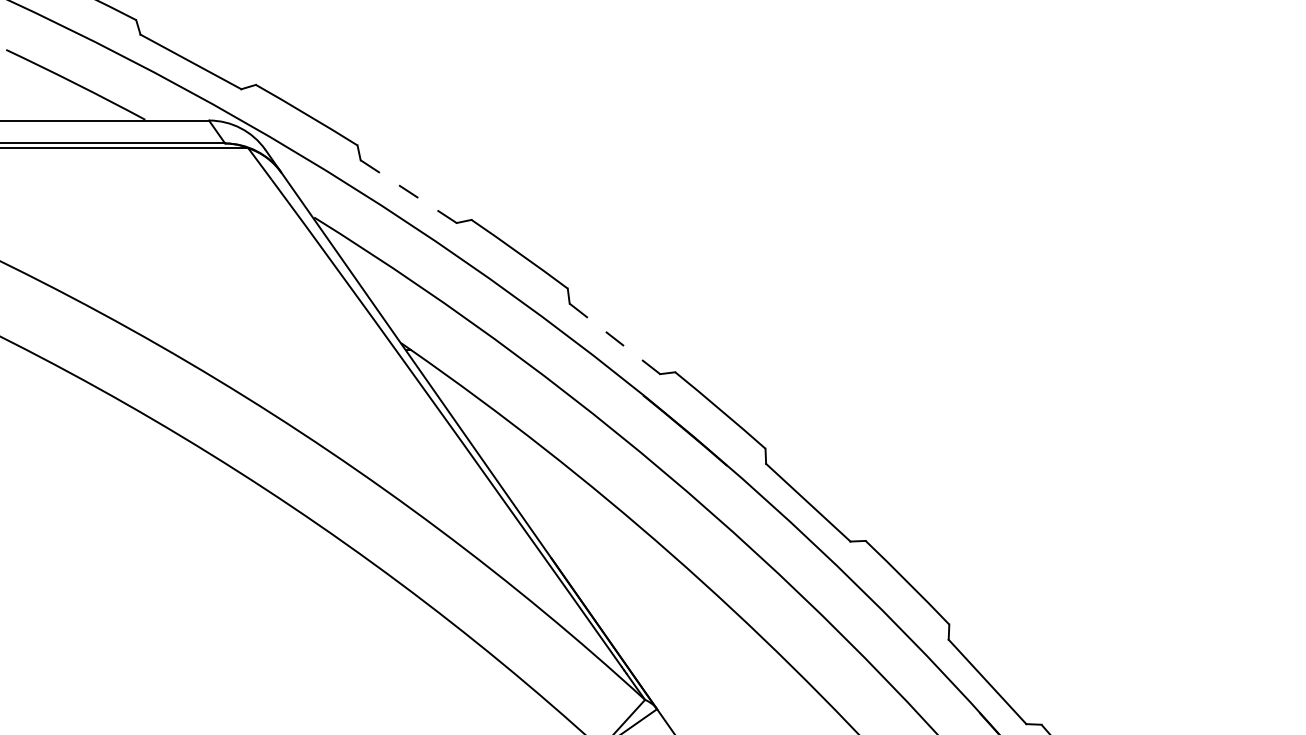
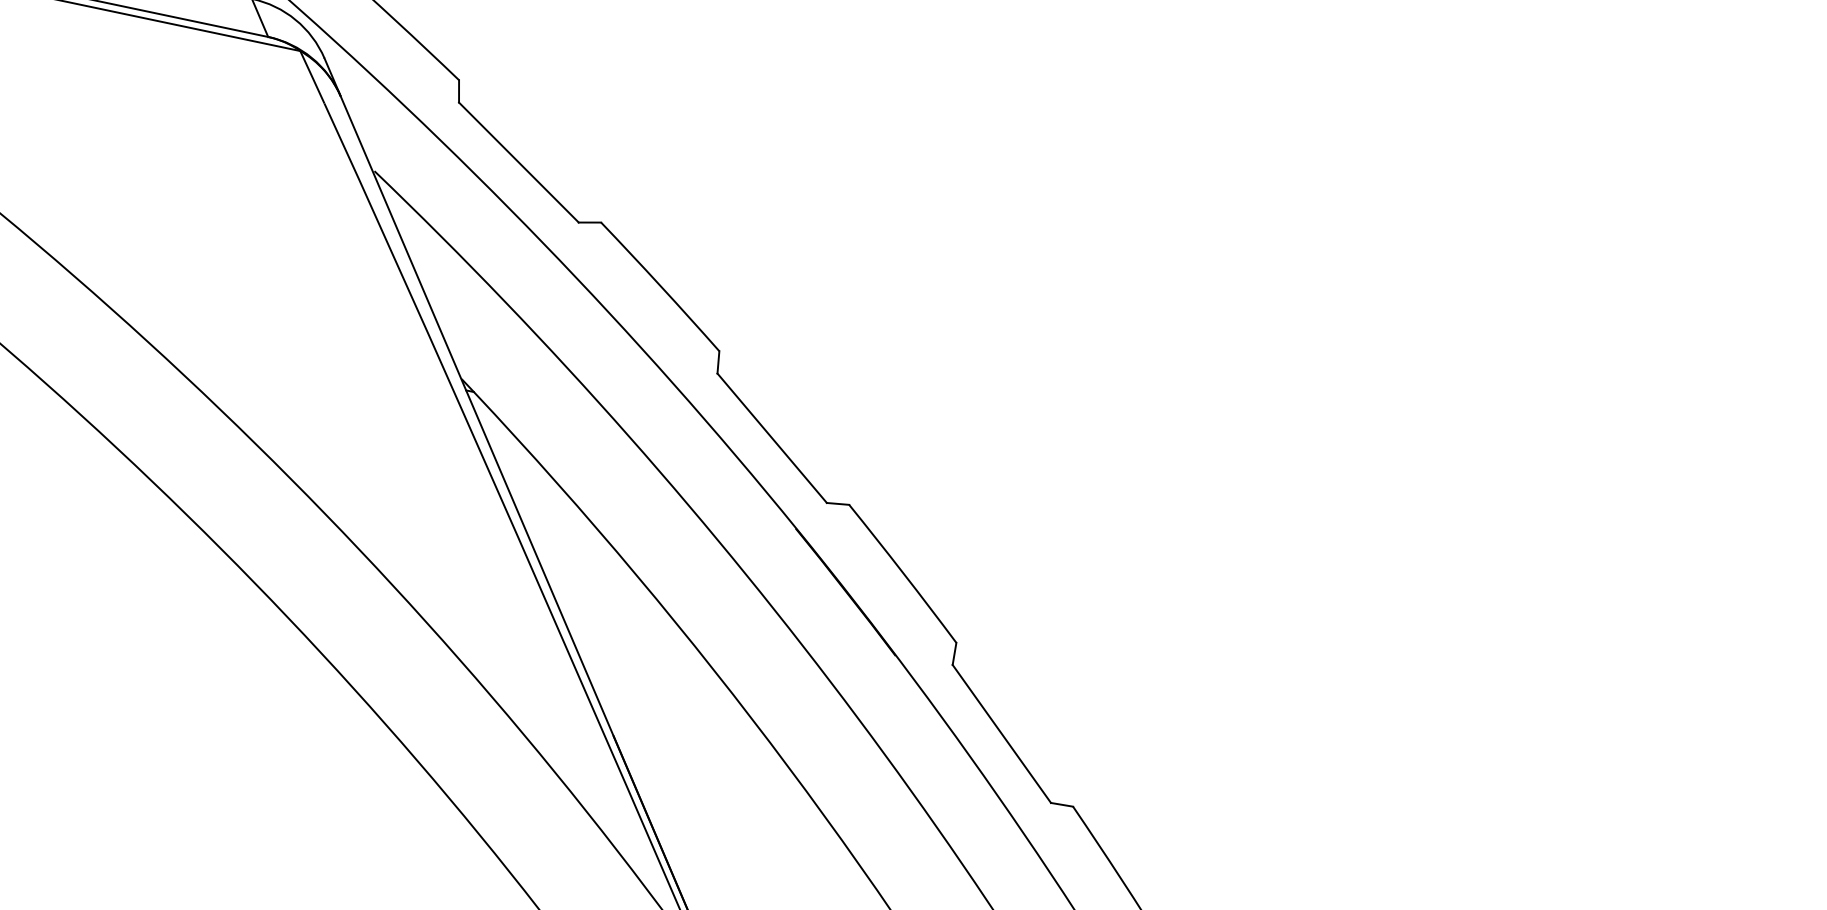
line: (408, 191) -> (518, 162), dashed -> solid
line: (614, 338) -> (771, 437), dashed -> solid

